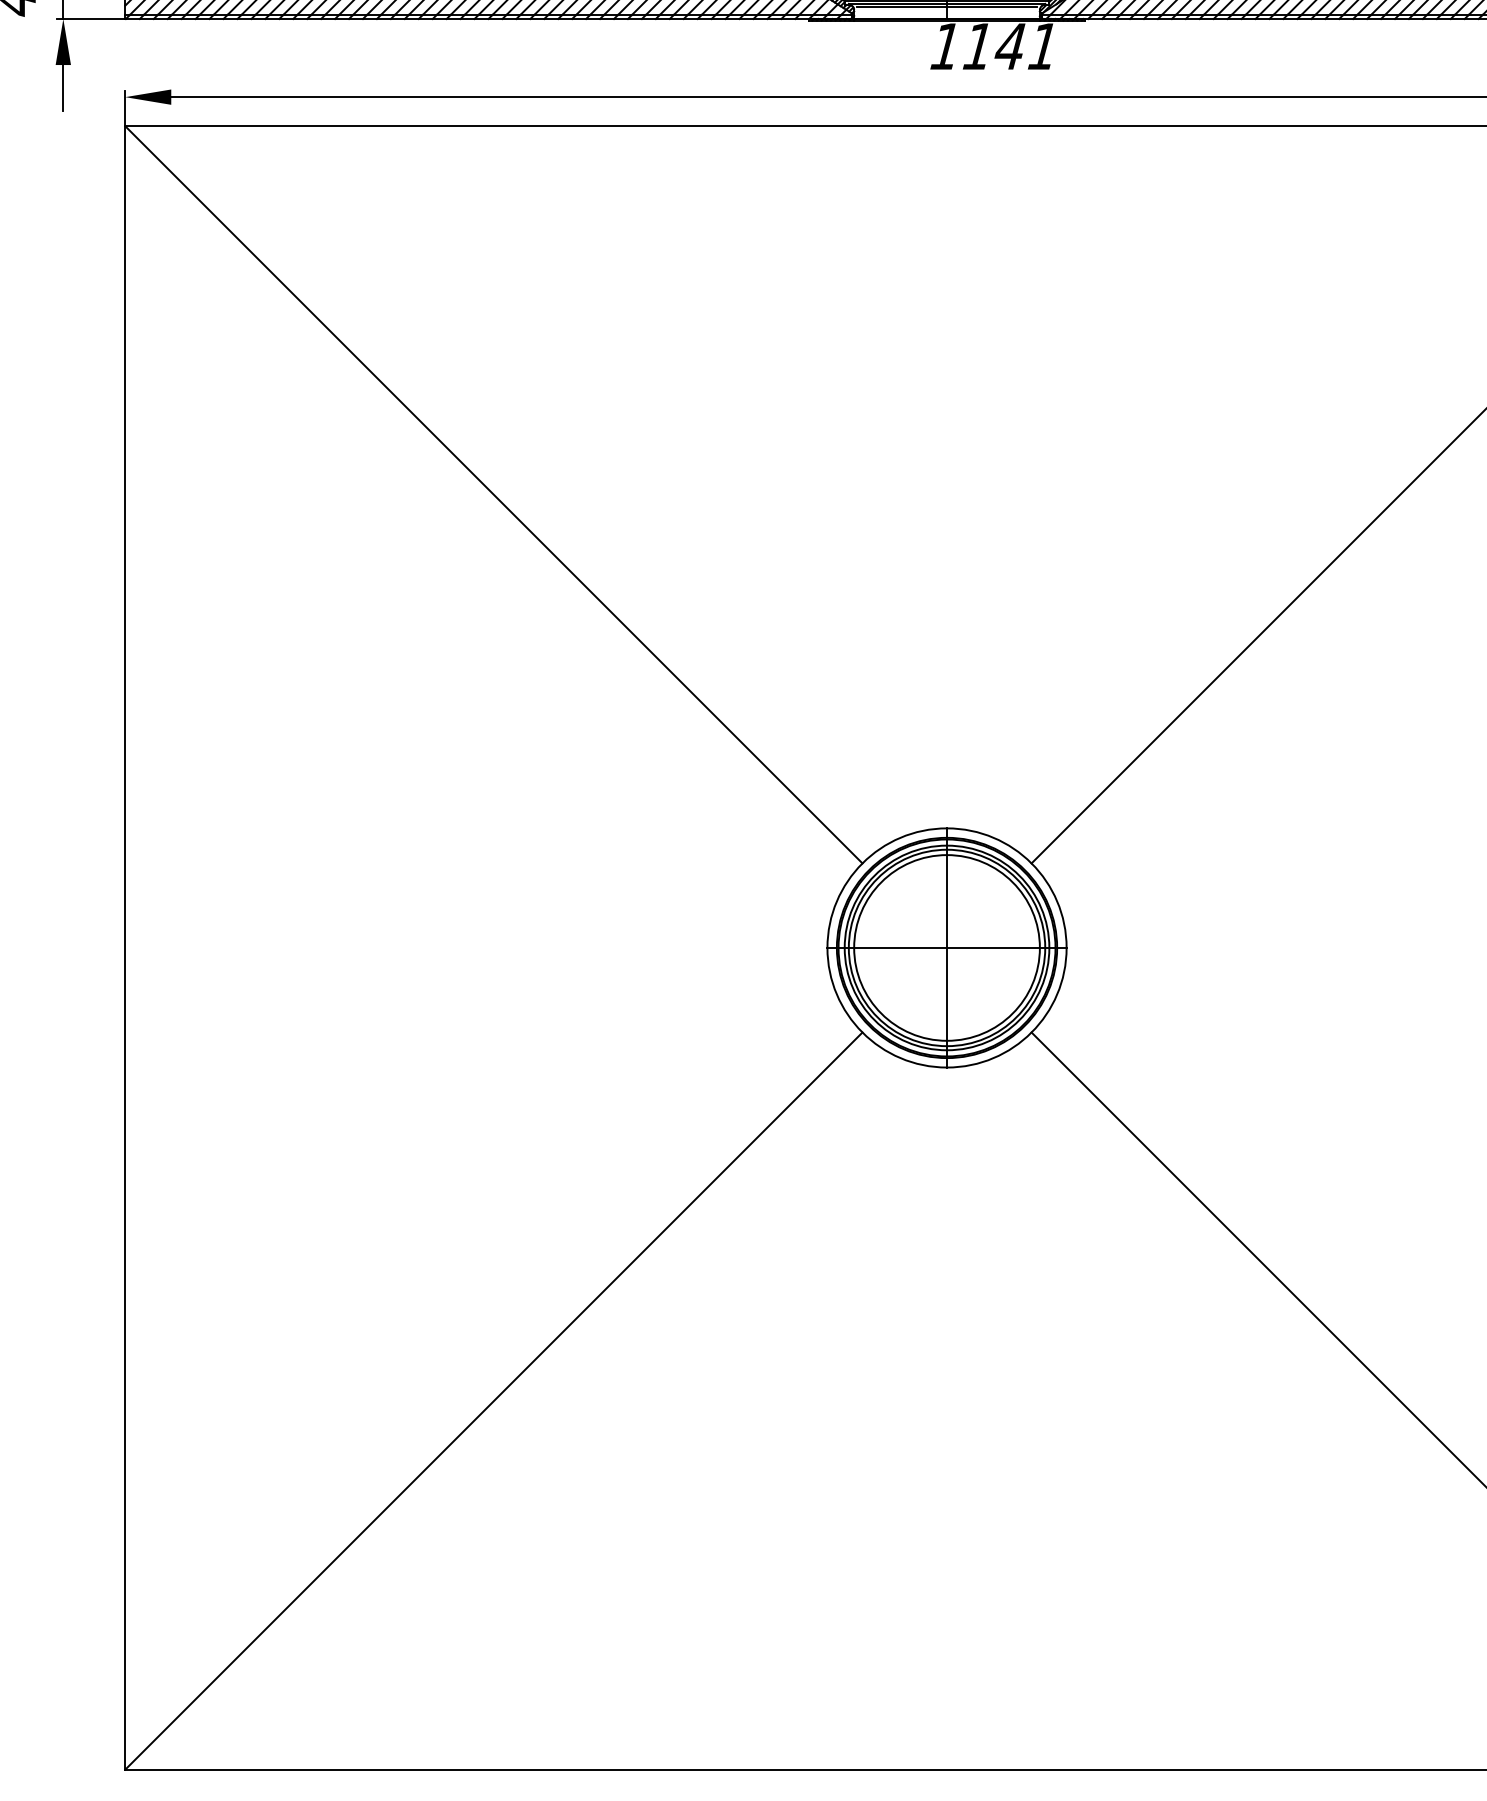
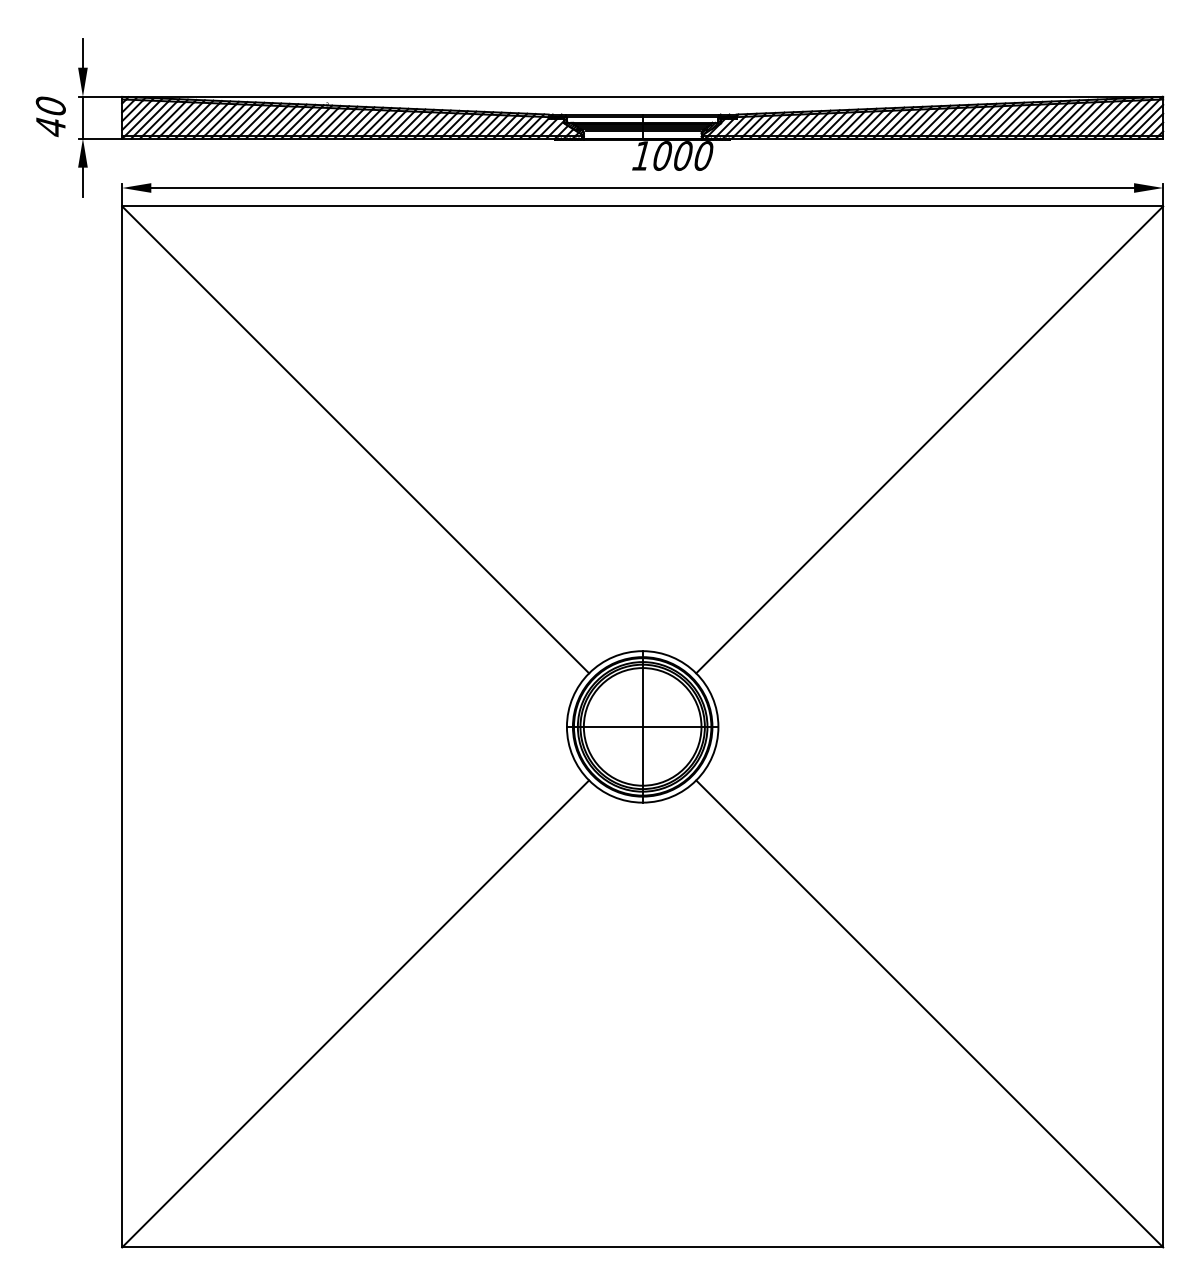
text: (1009, 45) -> (682, 155), 1141 -> 1000

